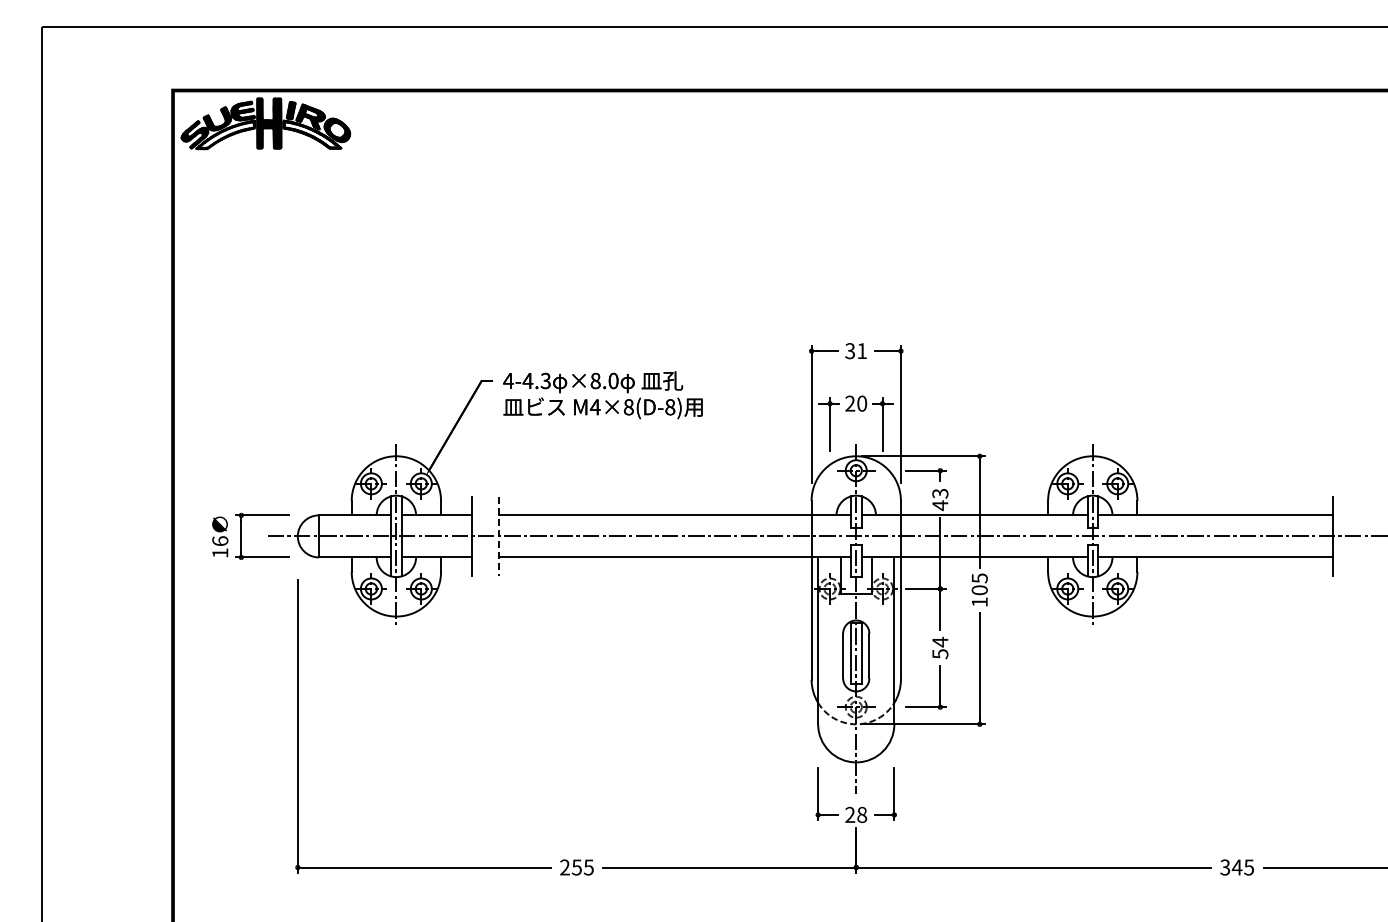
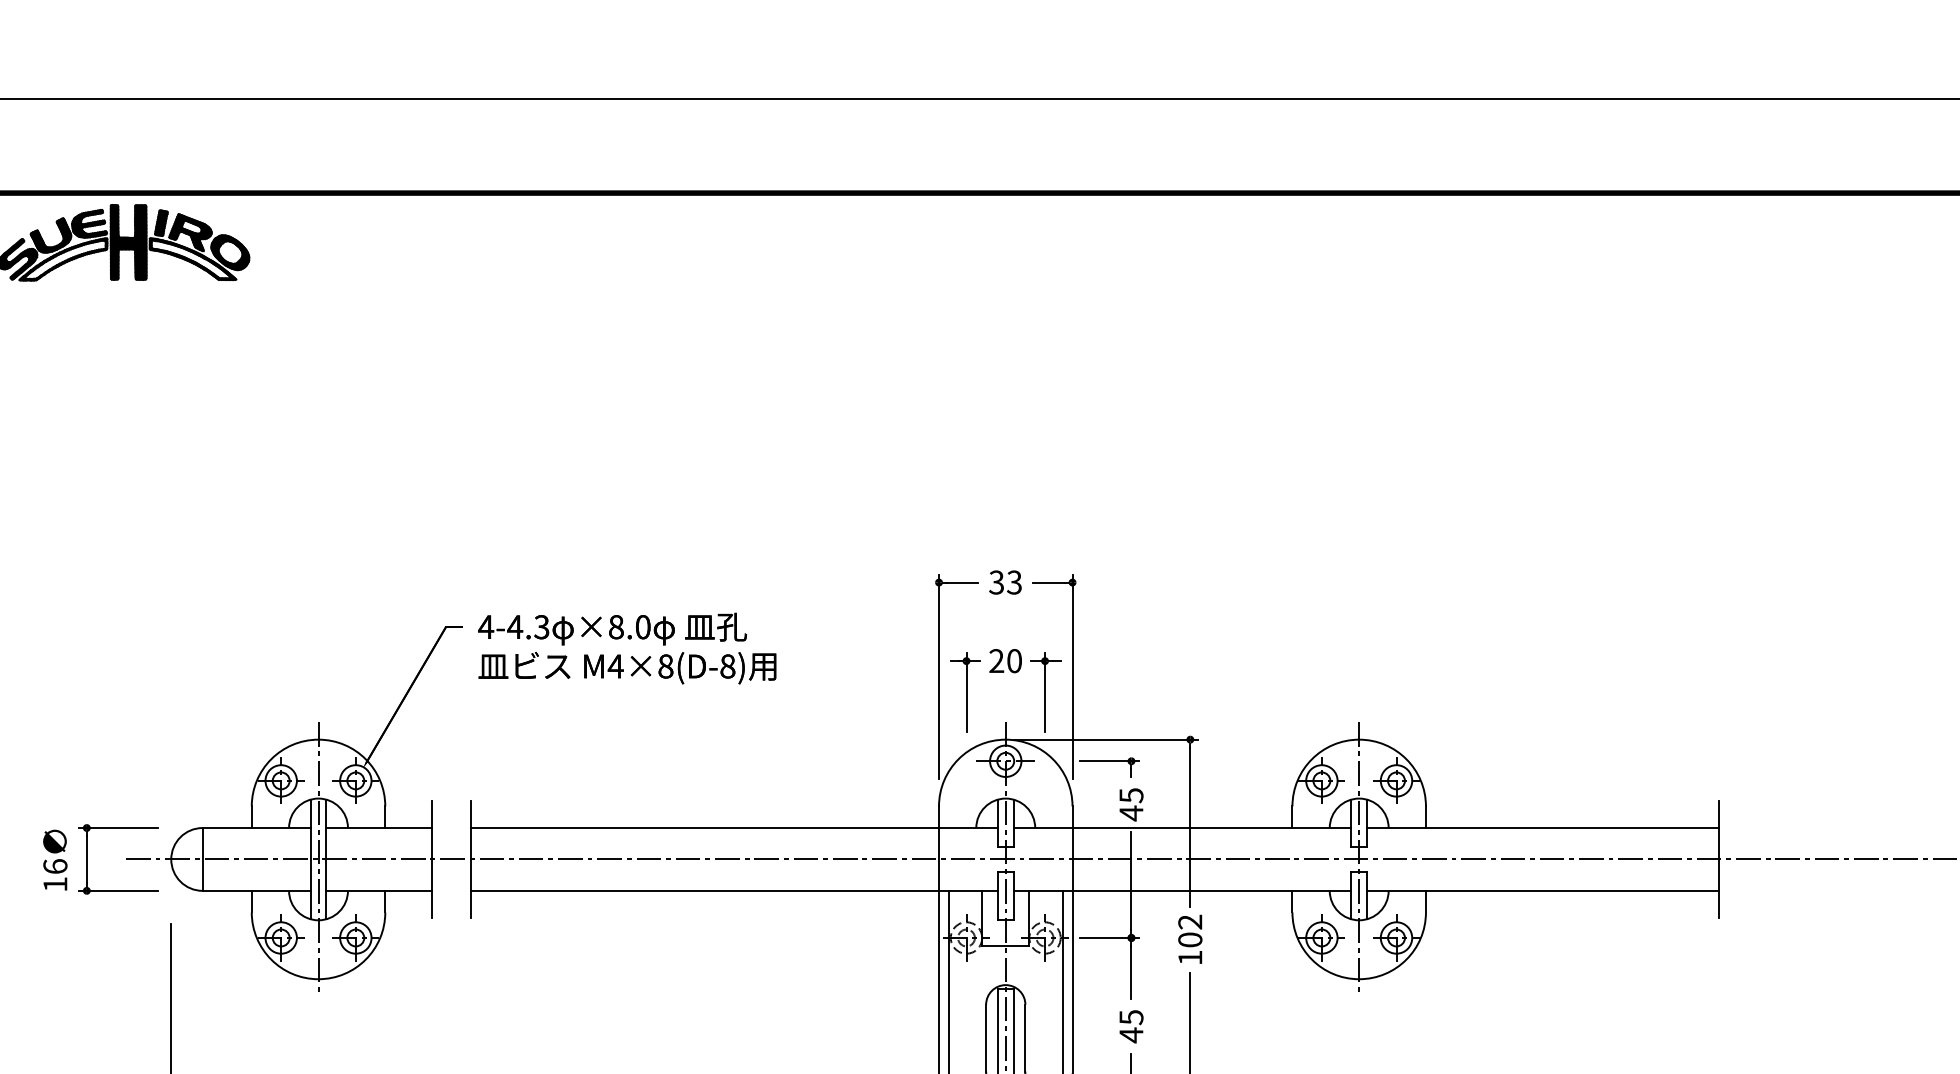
text: (861, 351) -> (1013, 583), 31 -> 33
text: (939, 493) -> (1130, 795), 43 -> 45
line: (498, 536) -> (471, 859), dashed -> solid
text: (979, 578) -> (1189, 922), 105 -> 102
text: (940, 647) -> (1131, 1025), 54 -> 45

